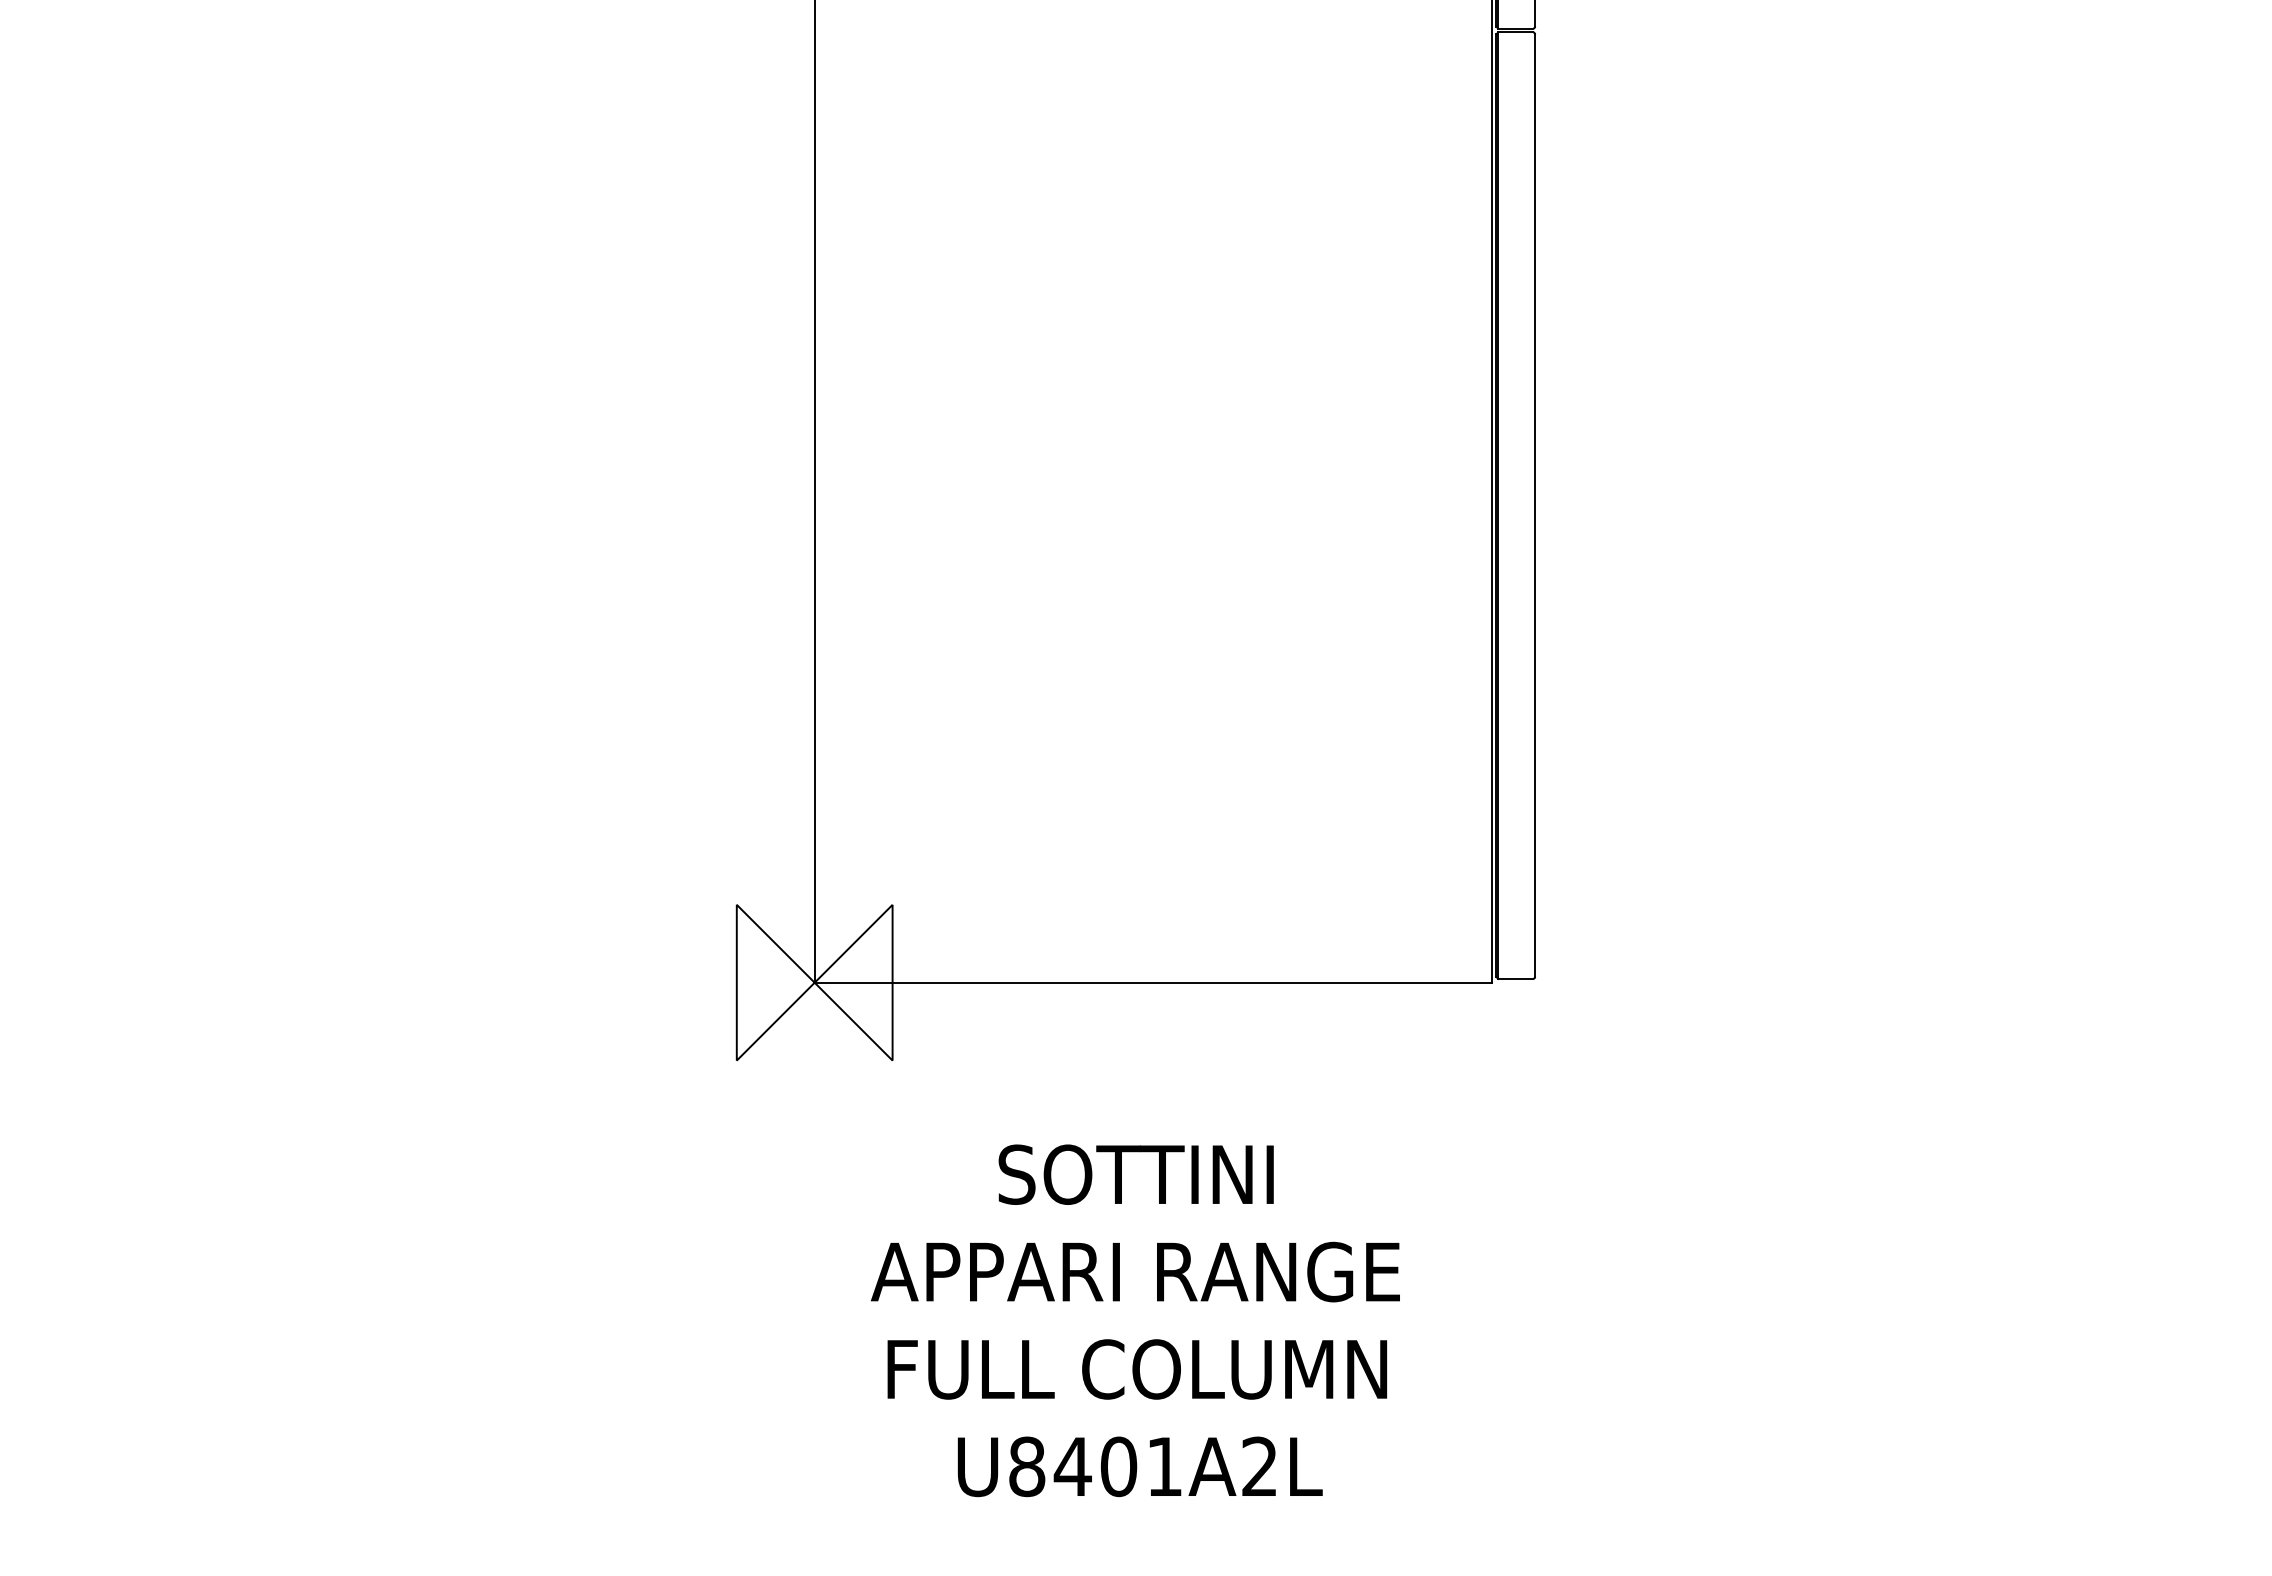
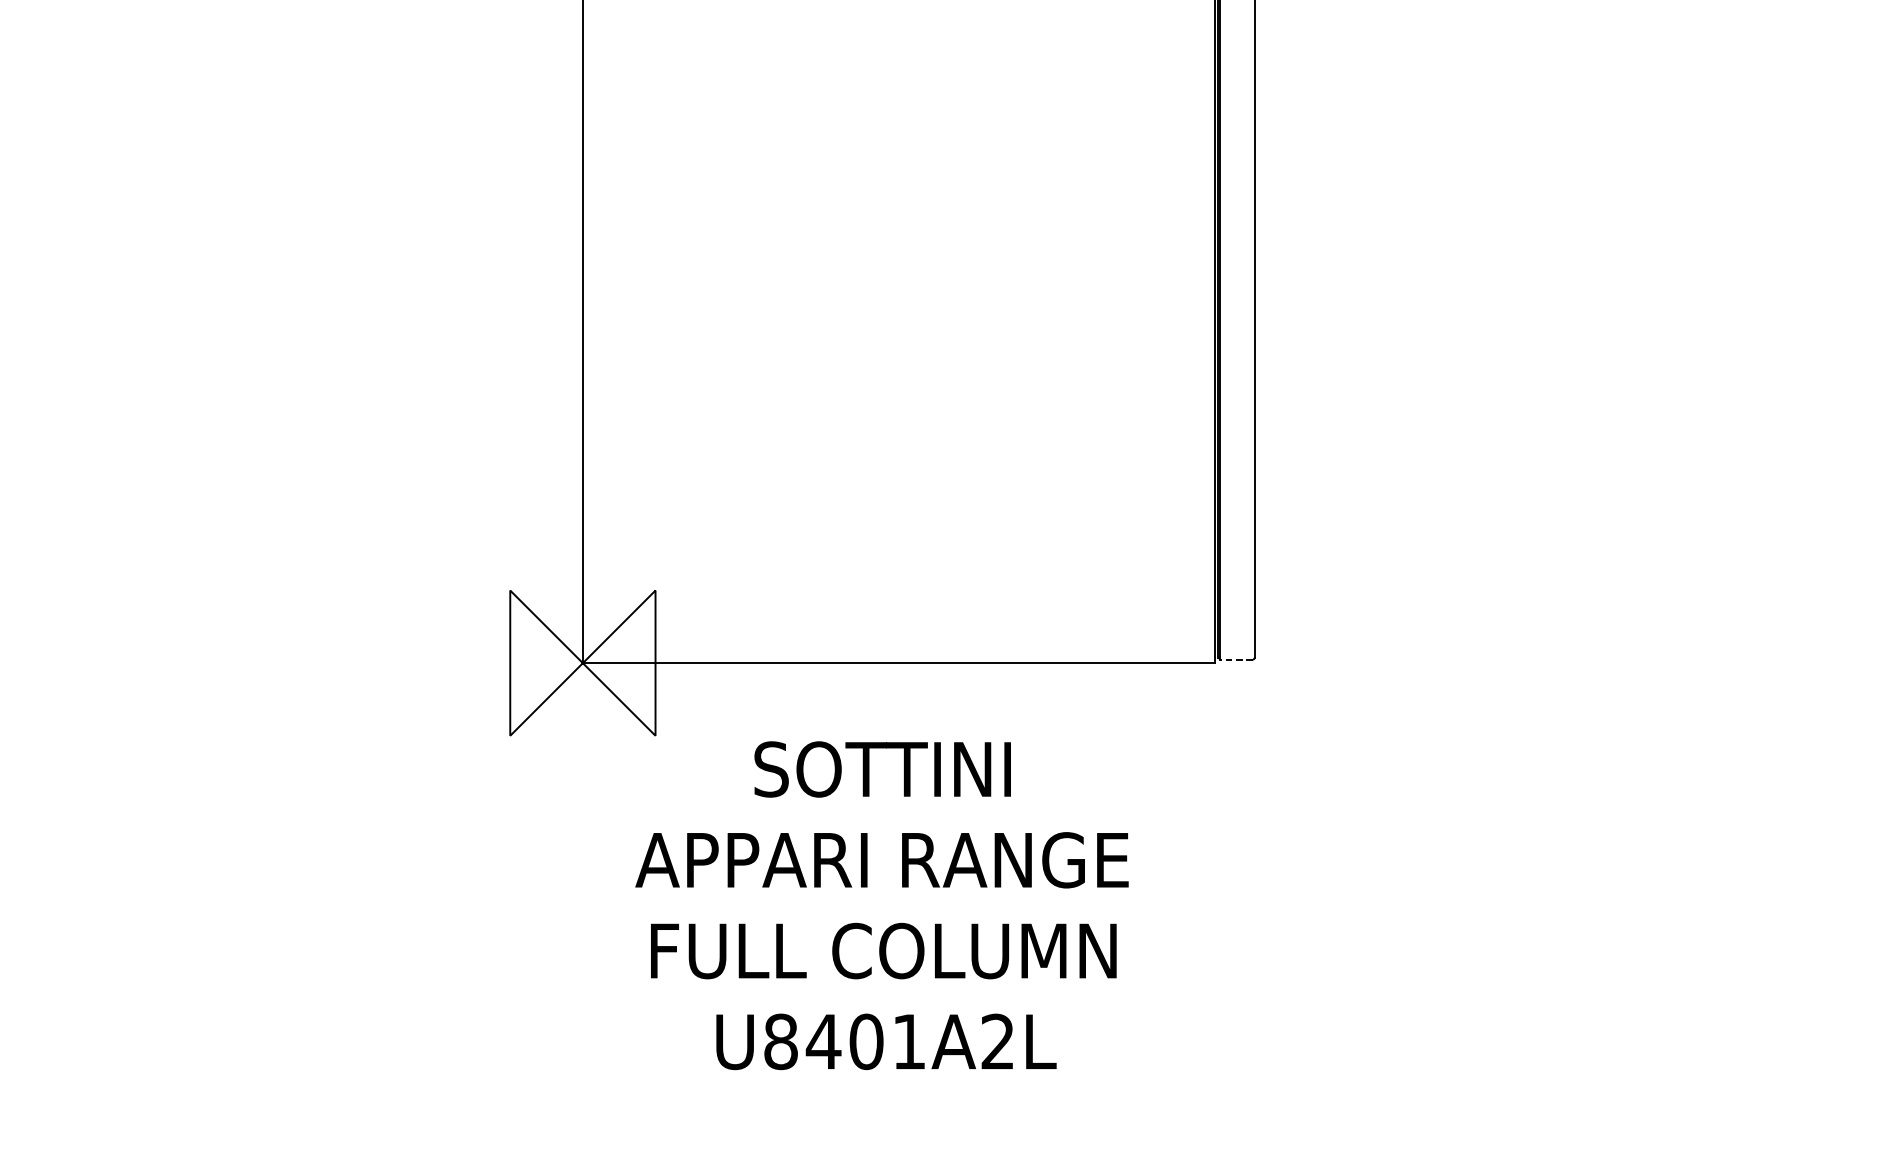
line: (1515, 978) -> (1236, 659), solid -> dashed
text: (1135, 1320) -> (882, 905), moved

